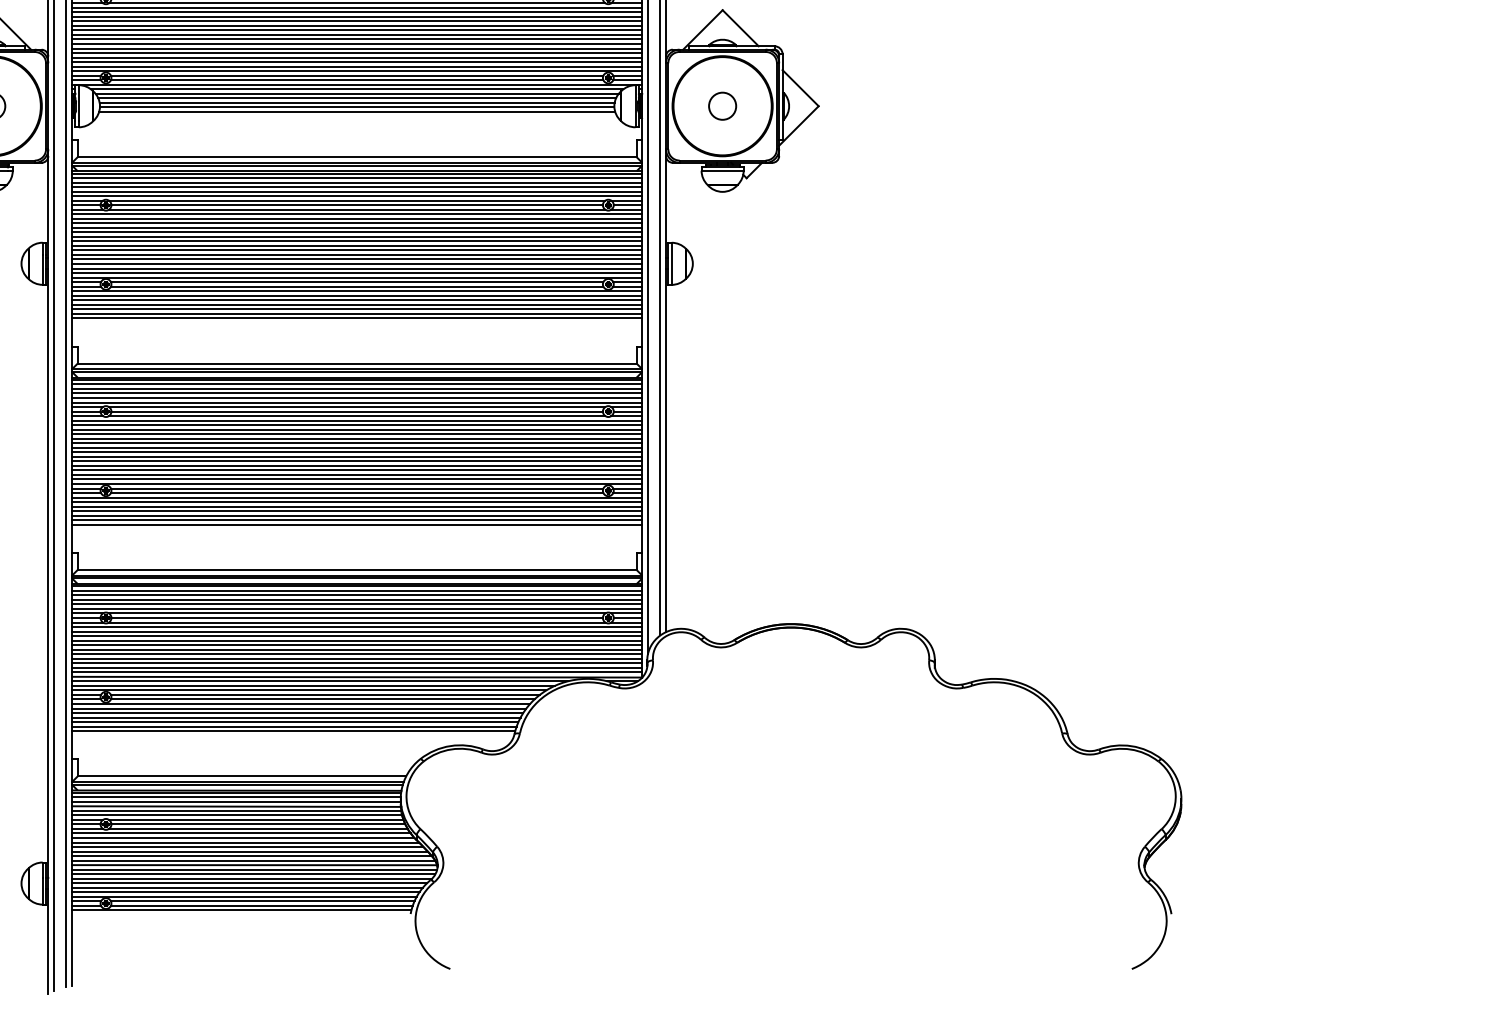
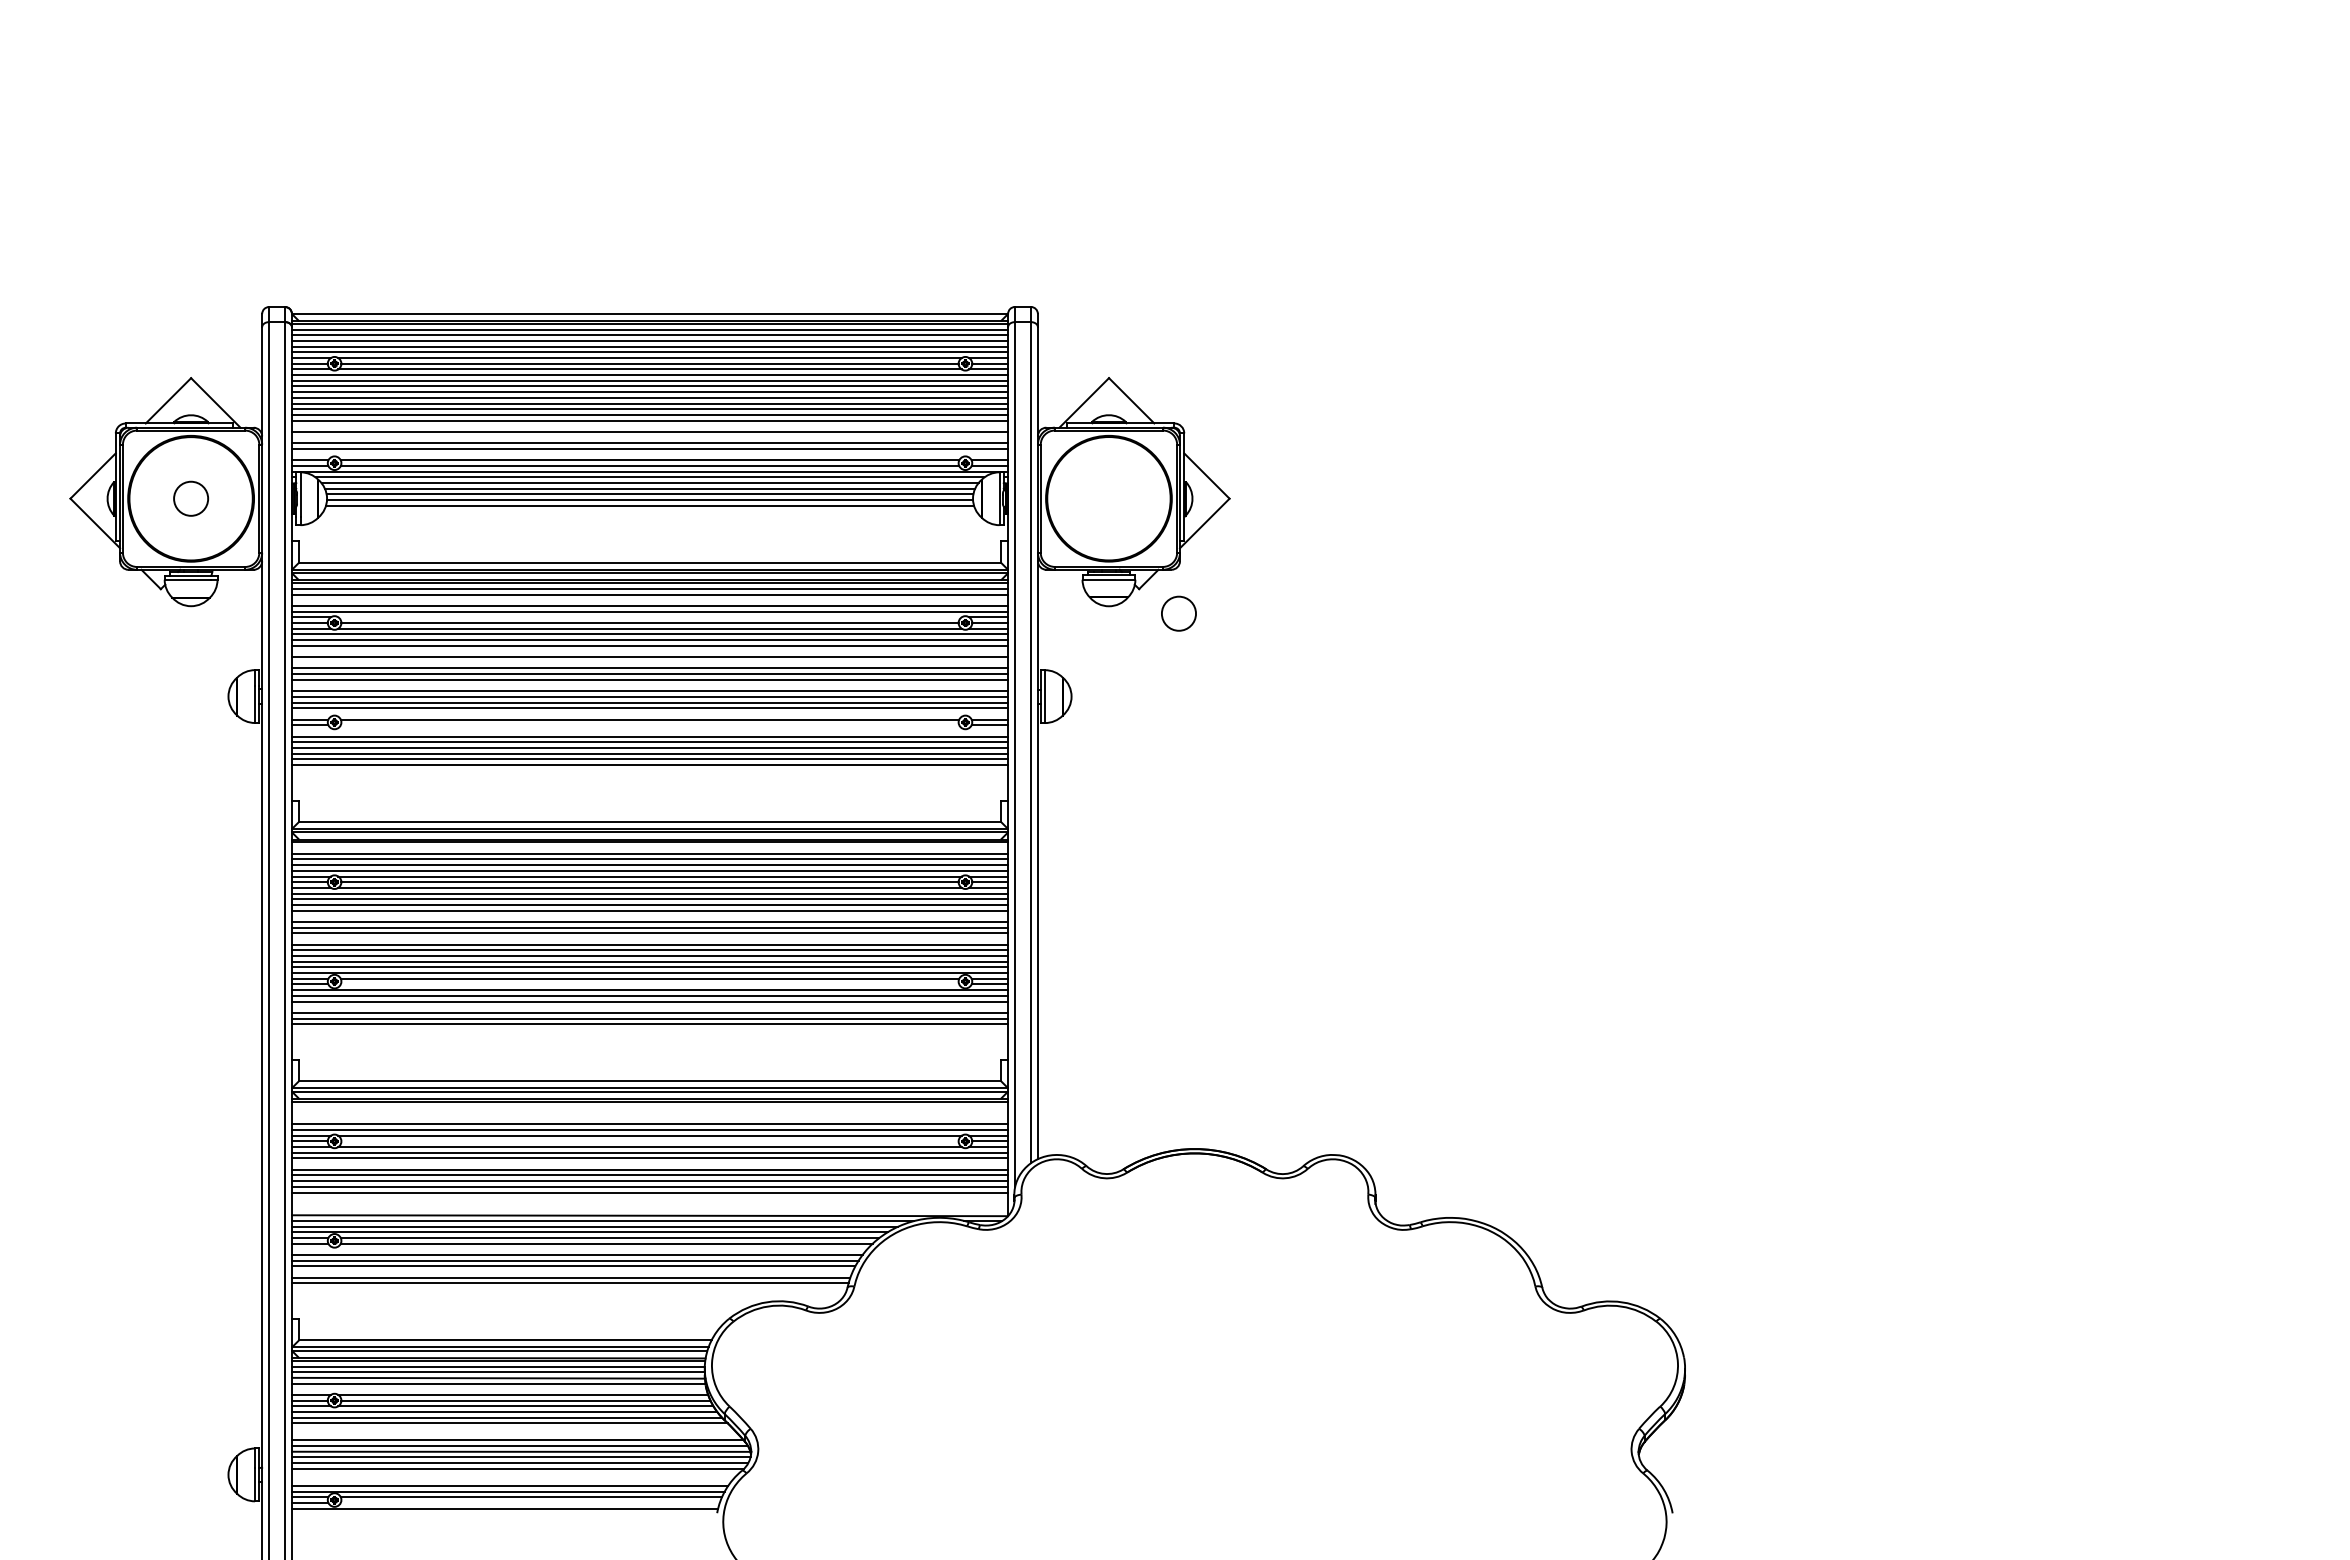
line: (356, 48) -> (649, 426), removed
line: (356, 57) -> (649, 437), removed
line: (356, 71) -> (649, 454), removed
circle: (722, 106) -> (1178, 613), moved
line: (356, 187) -> (649, 600), removed
line: (356, 200) -> (649, 617), removed
line: (356, 227) -> (649, 651), removed
line: (356, 236) -> (649, 662), removed
line: (356, 254) -> (649, 685), removed
line: (356, 277) -> (649, 713), removed
line: (356, 286) -> (649, 725), removed
line: (356, 290) -> (649, 730), removed
line: (356, 384) -> (649, 848), removed
line: (356, 438) -> (649, 916), removed
line: (356, 457) -> (649, 939), removed
line: (356, 493) -> (649, 984), removed
line: (356, 511) -> (649, 1007), removed
line: (356, 591) -> (649, 1107), removed
line: (356, 594) -> (649, 1112), removed
line: (356, 599) -> (649, 1118), removed
line: (356, 618) -> (649, 1141), removed
line: (356, 636) -> (649, 1164), removed
line: (356, 663) -> (649, 1198), removed
line: (356, 667) -> (649, 1203), removed
line: (356, 672) -> (649, 1209), removed
line: (301, 704) -> (579, 1249), removed
line: (294, 722) -> (571, 1272), removed
line: (236, 815) -> (498, 1389), removed
line: (247, 847) -> (512, 1429), removed
line: (249, 851) -> (514, 1434), removed
line: (249, 883) -> (514, 1474), removed
line: (246, 888) -> (511, 1480), removed
line: (261, 905) -> (529, 1502), removed

